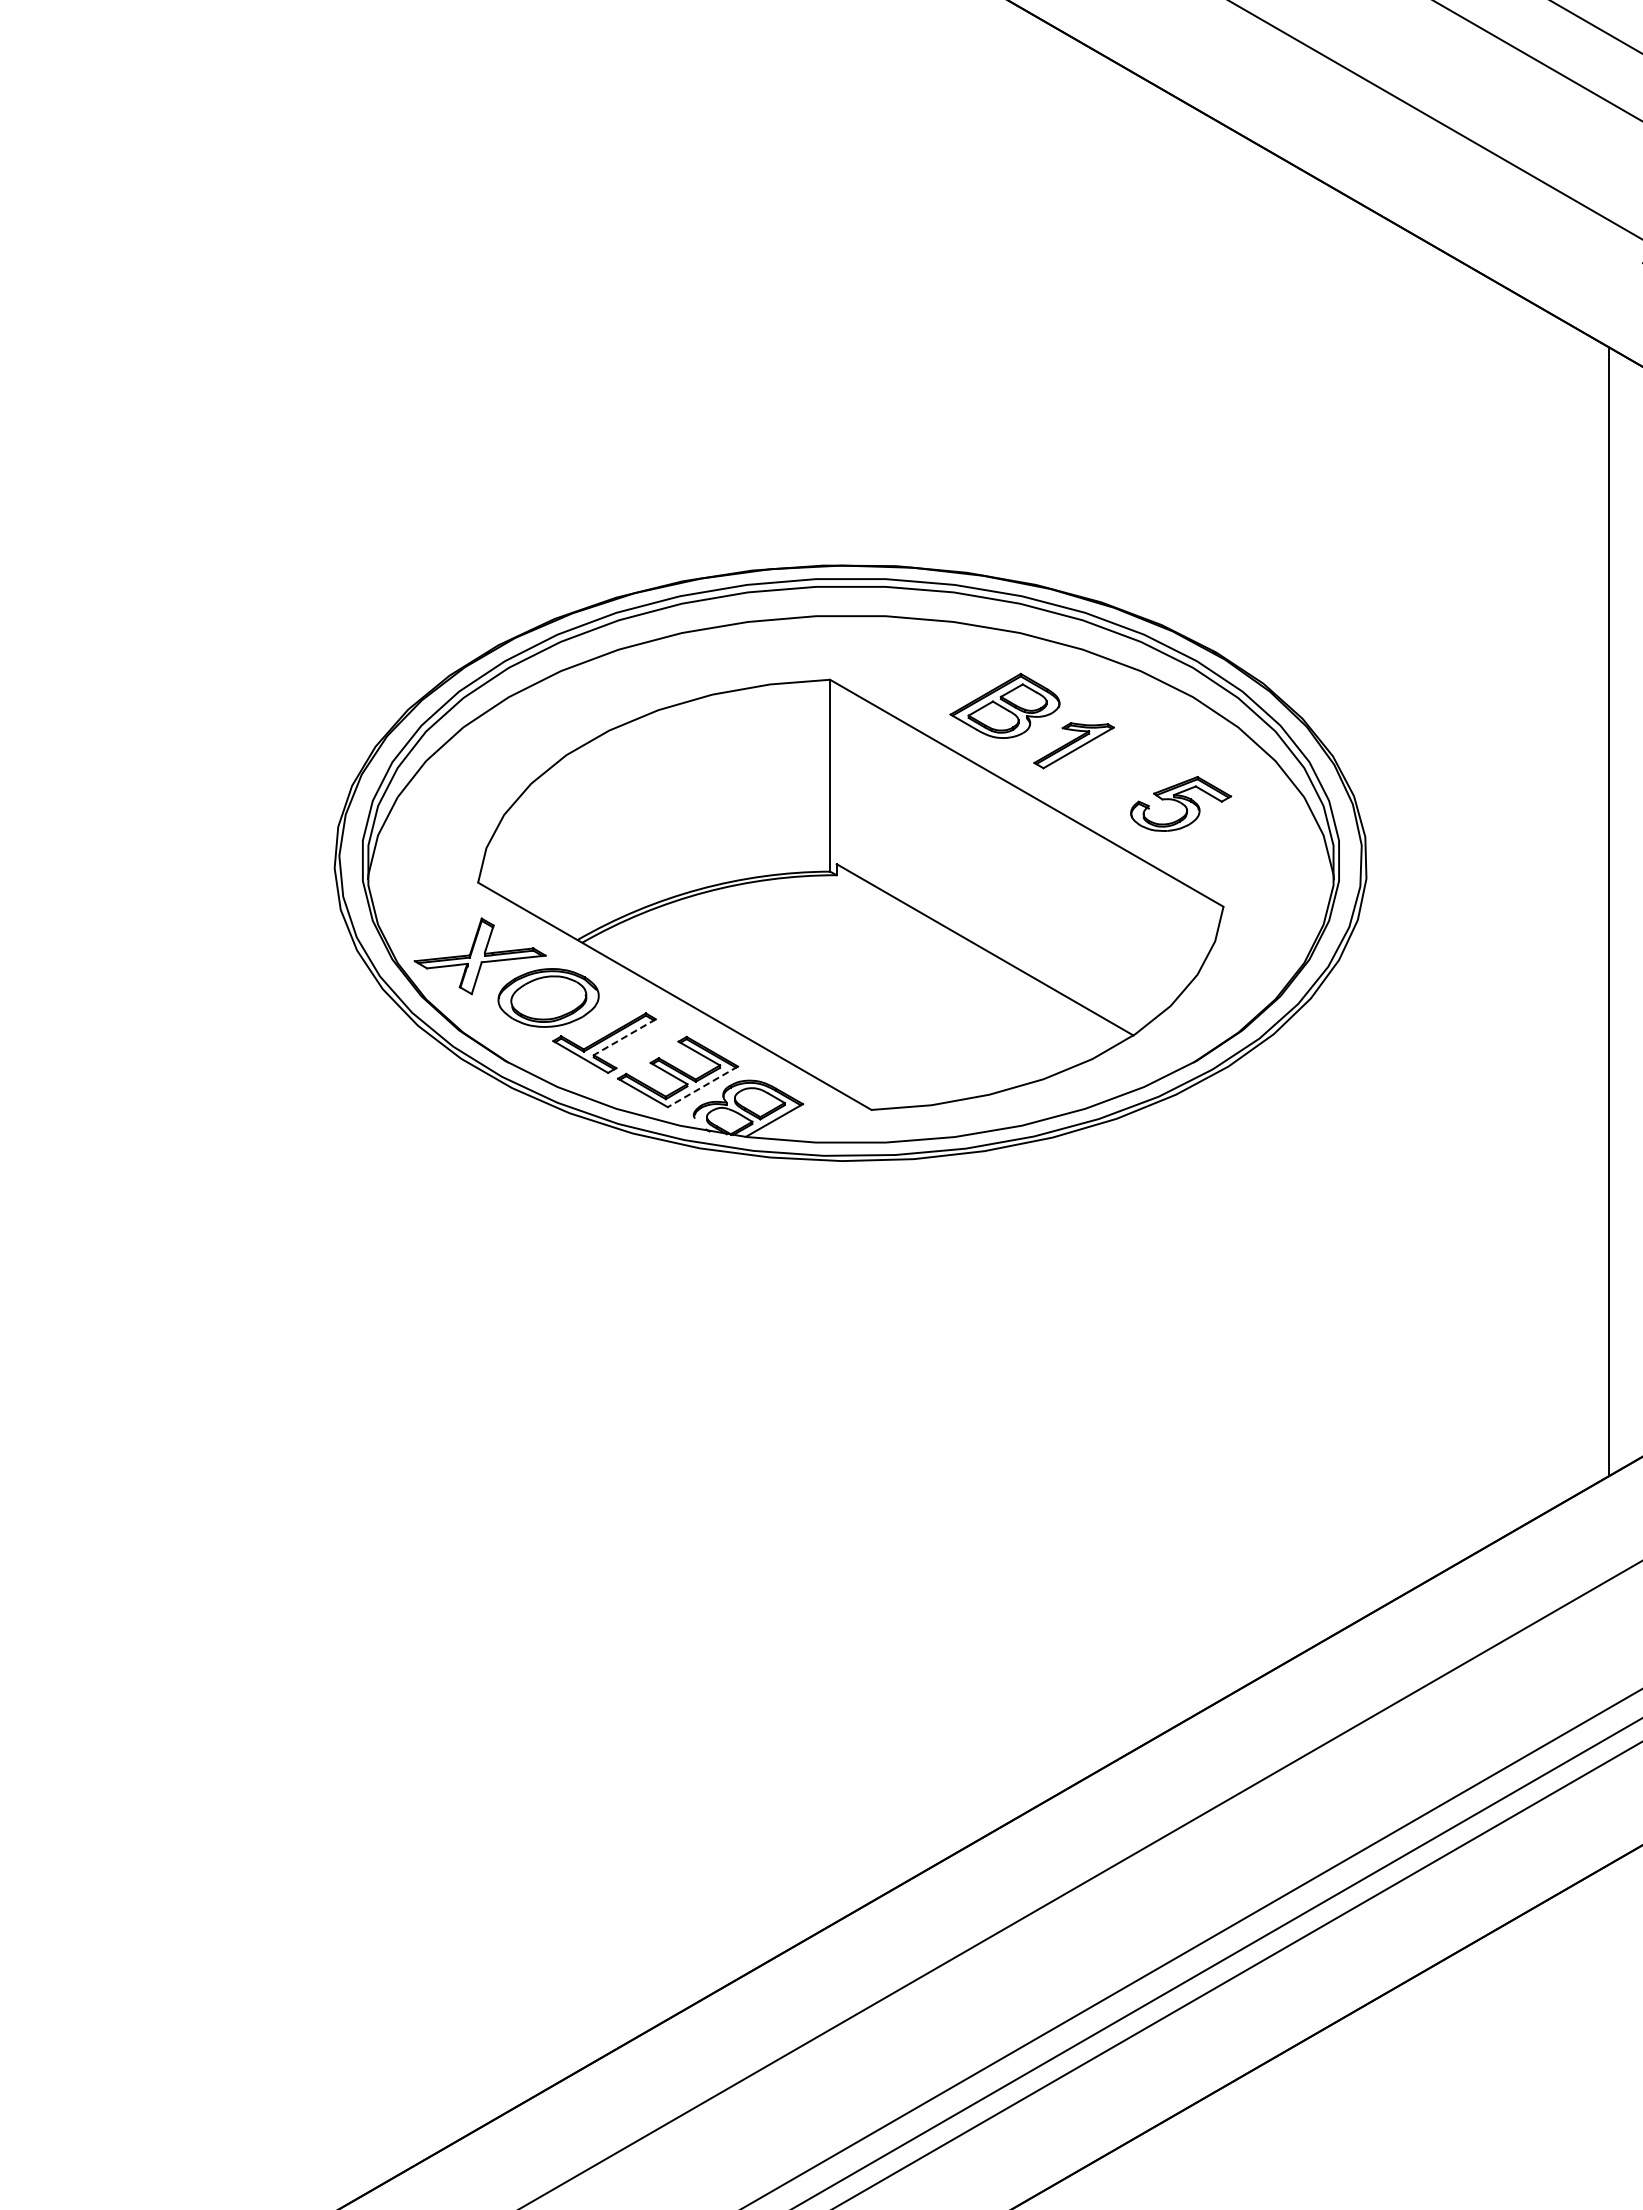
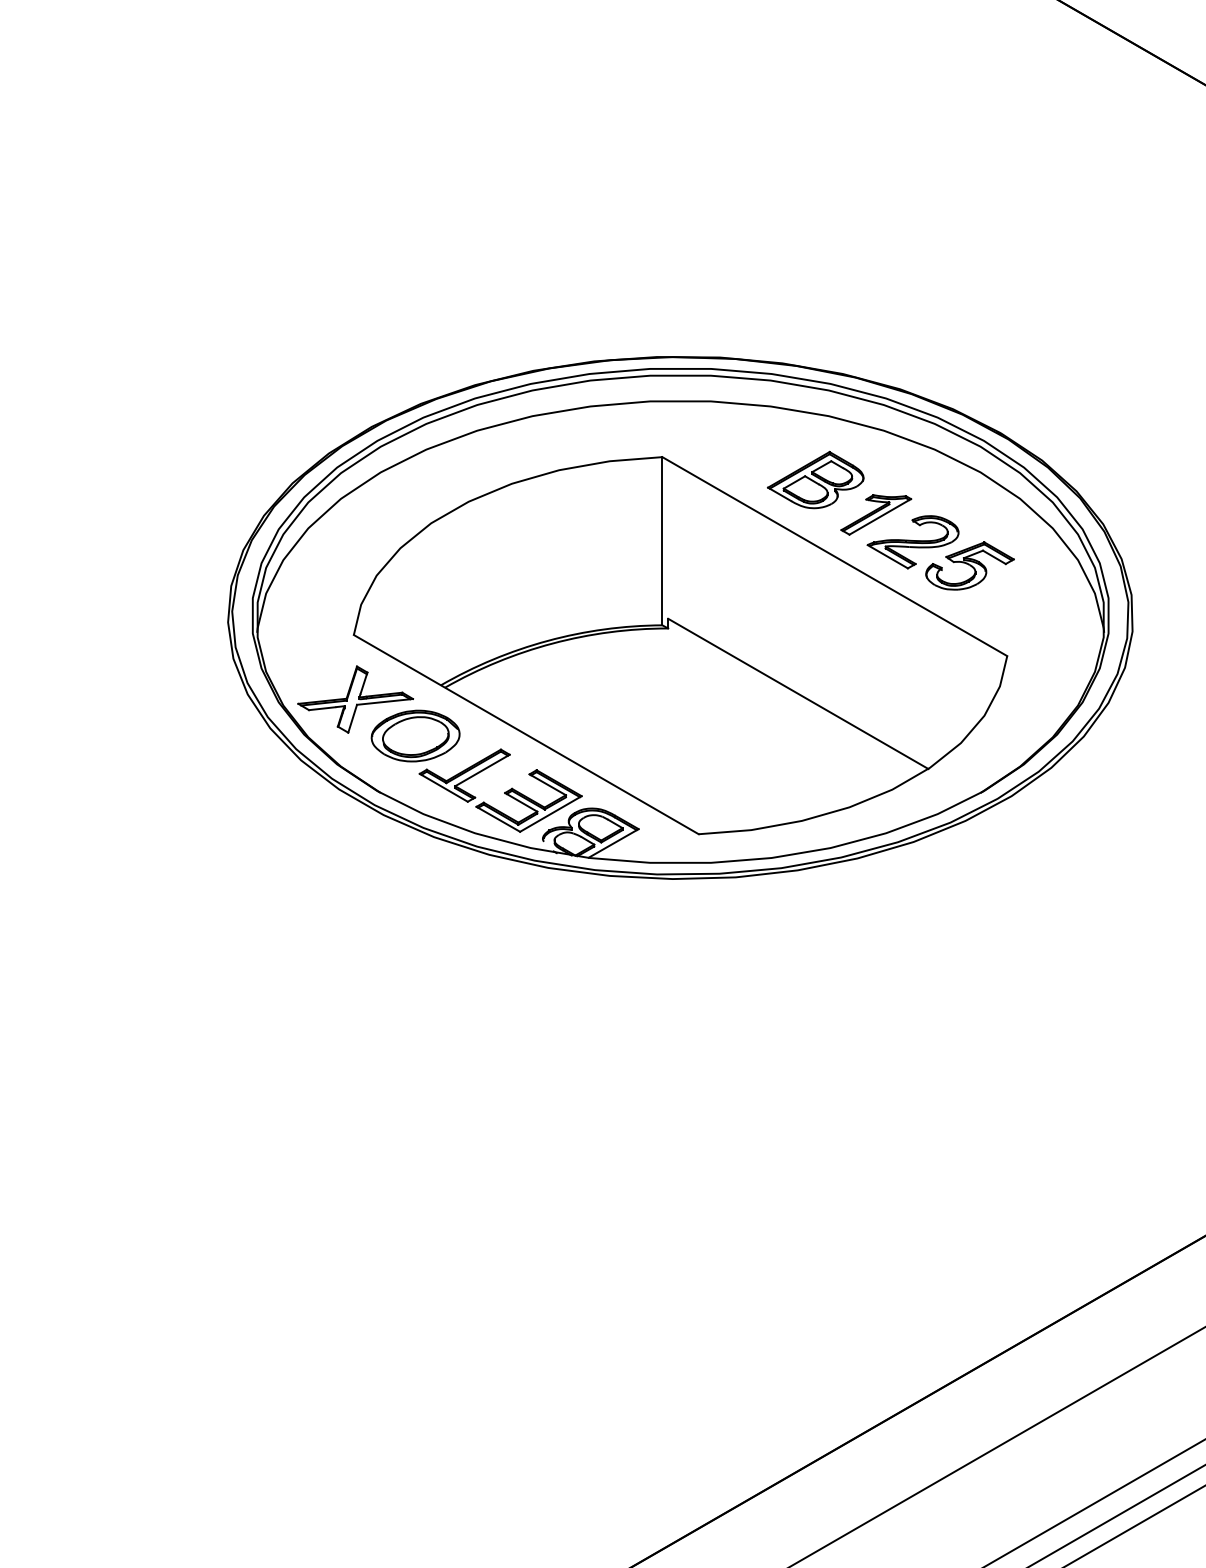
part: (1115, 776) -> (912, 541), added
line: (624, 1037) -> (482, 770), dashed -> solid
line: (702, 1086) -> (550, 813), dashed -> solid

